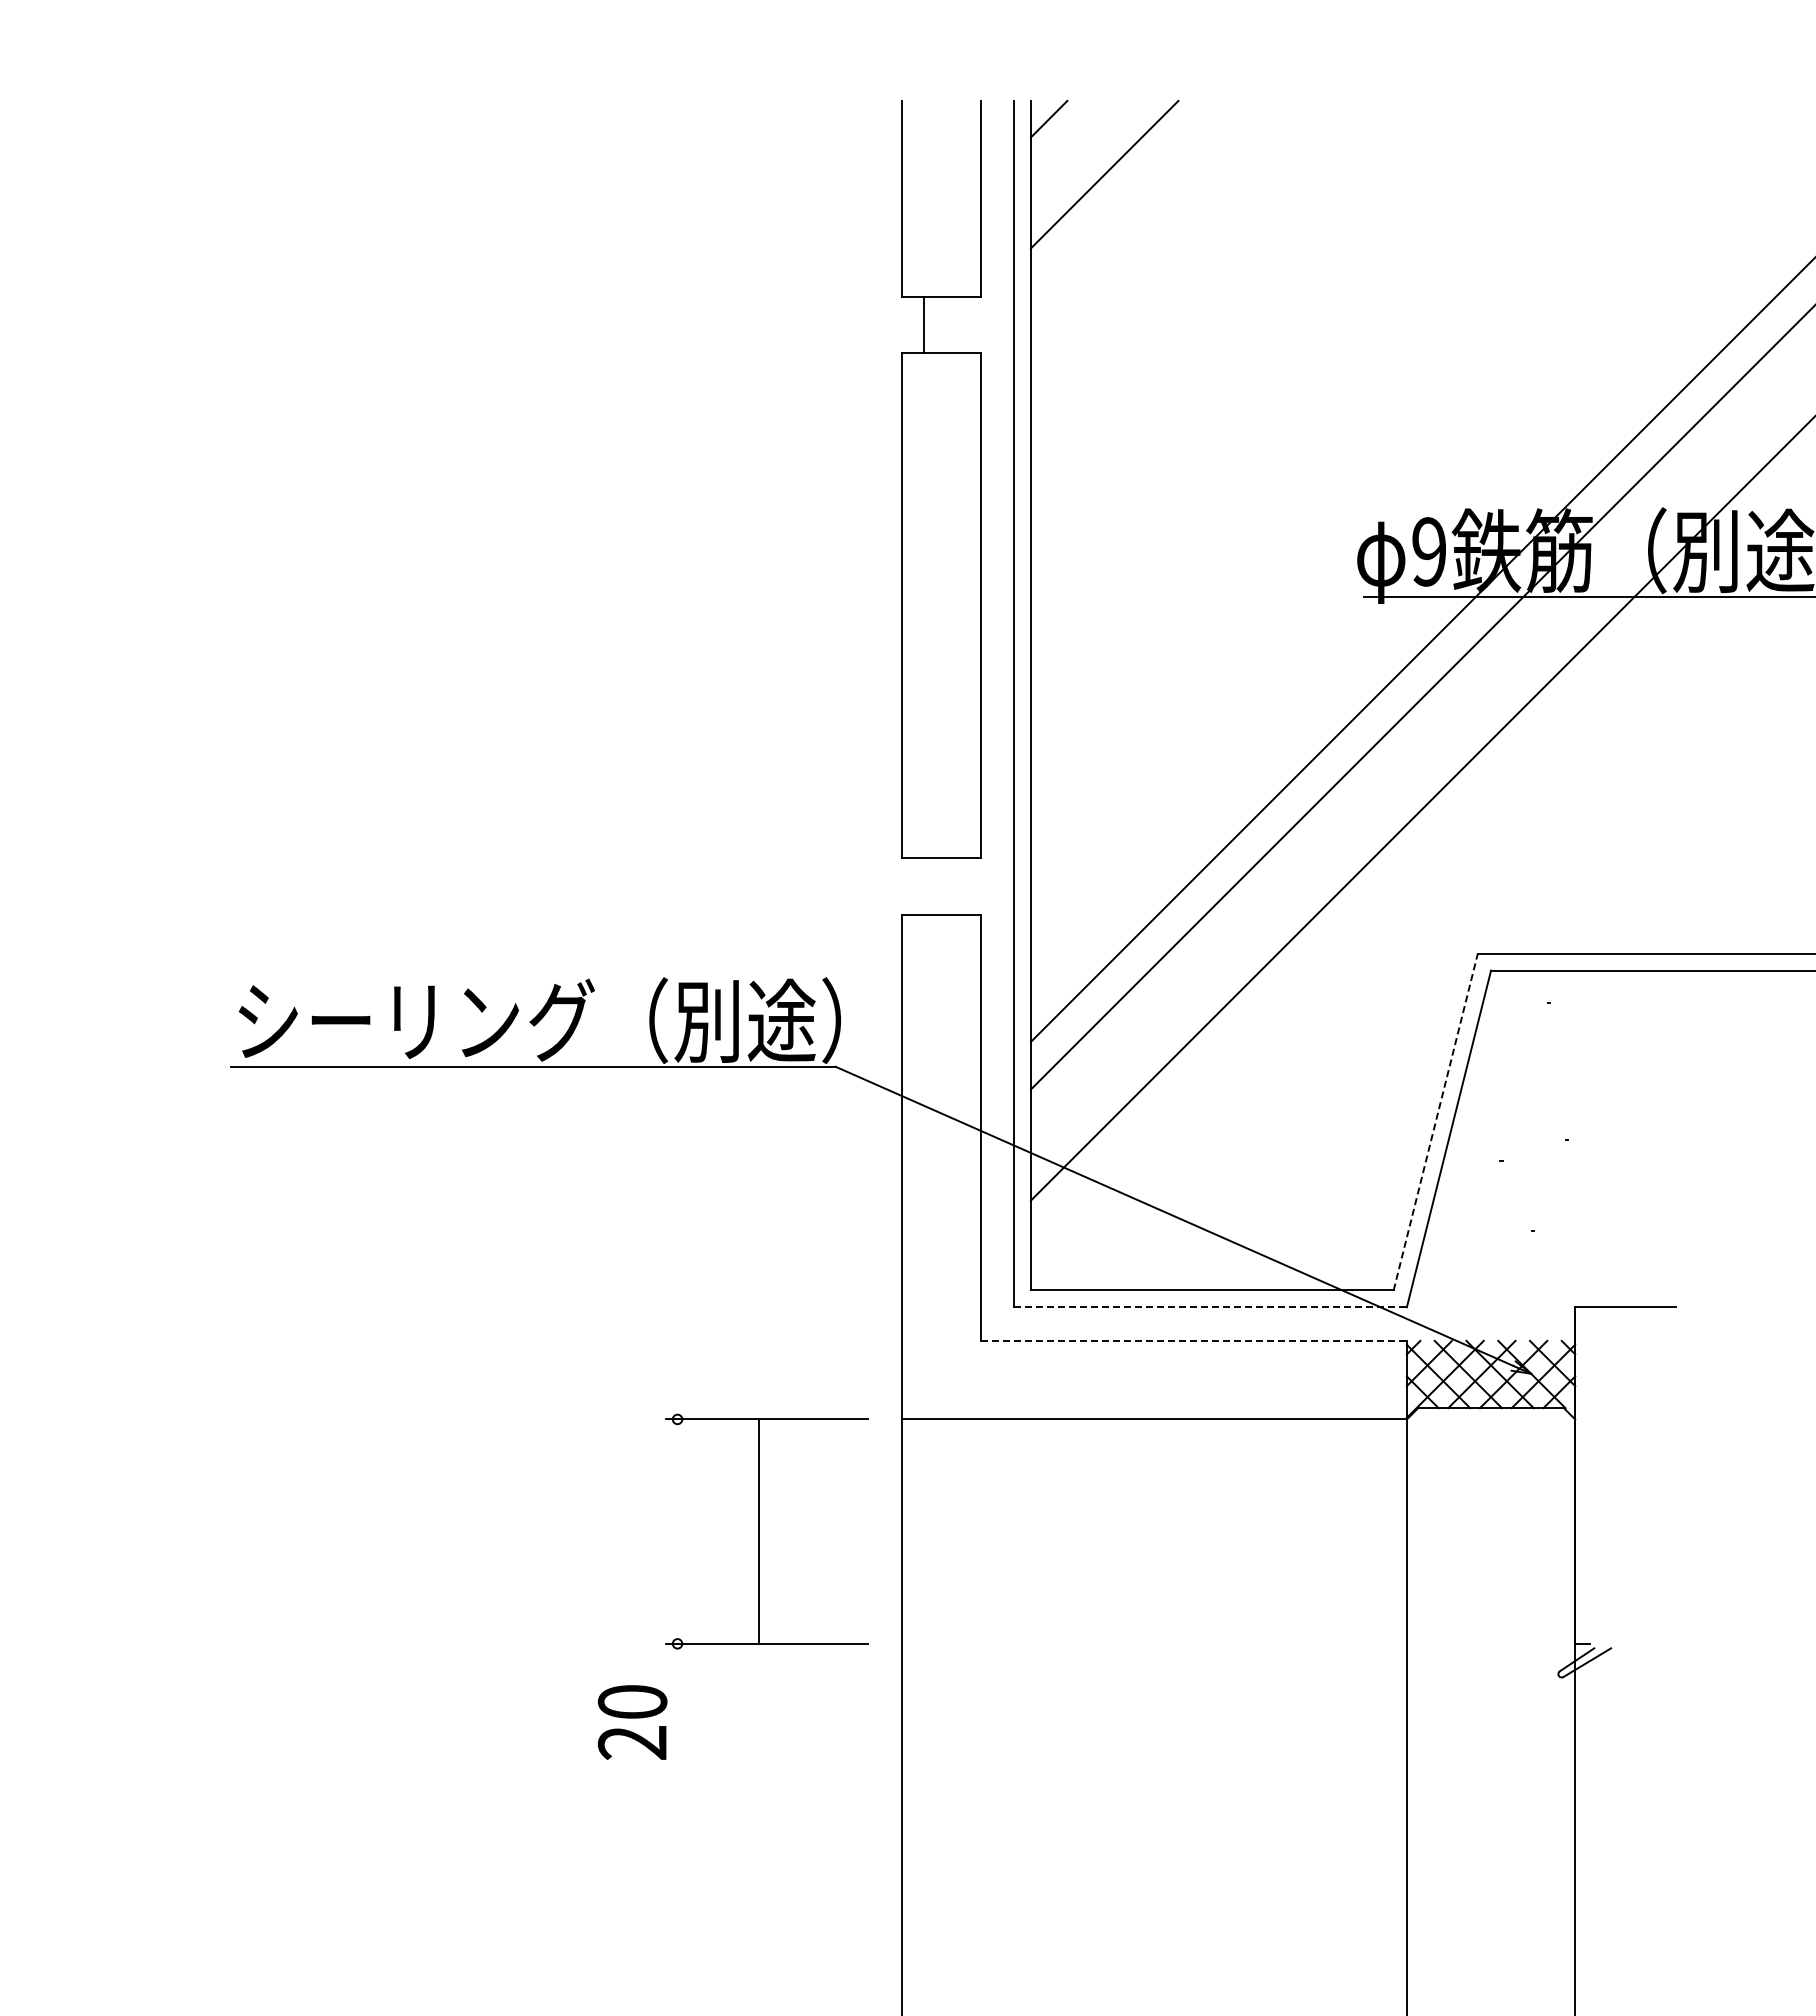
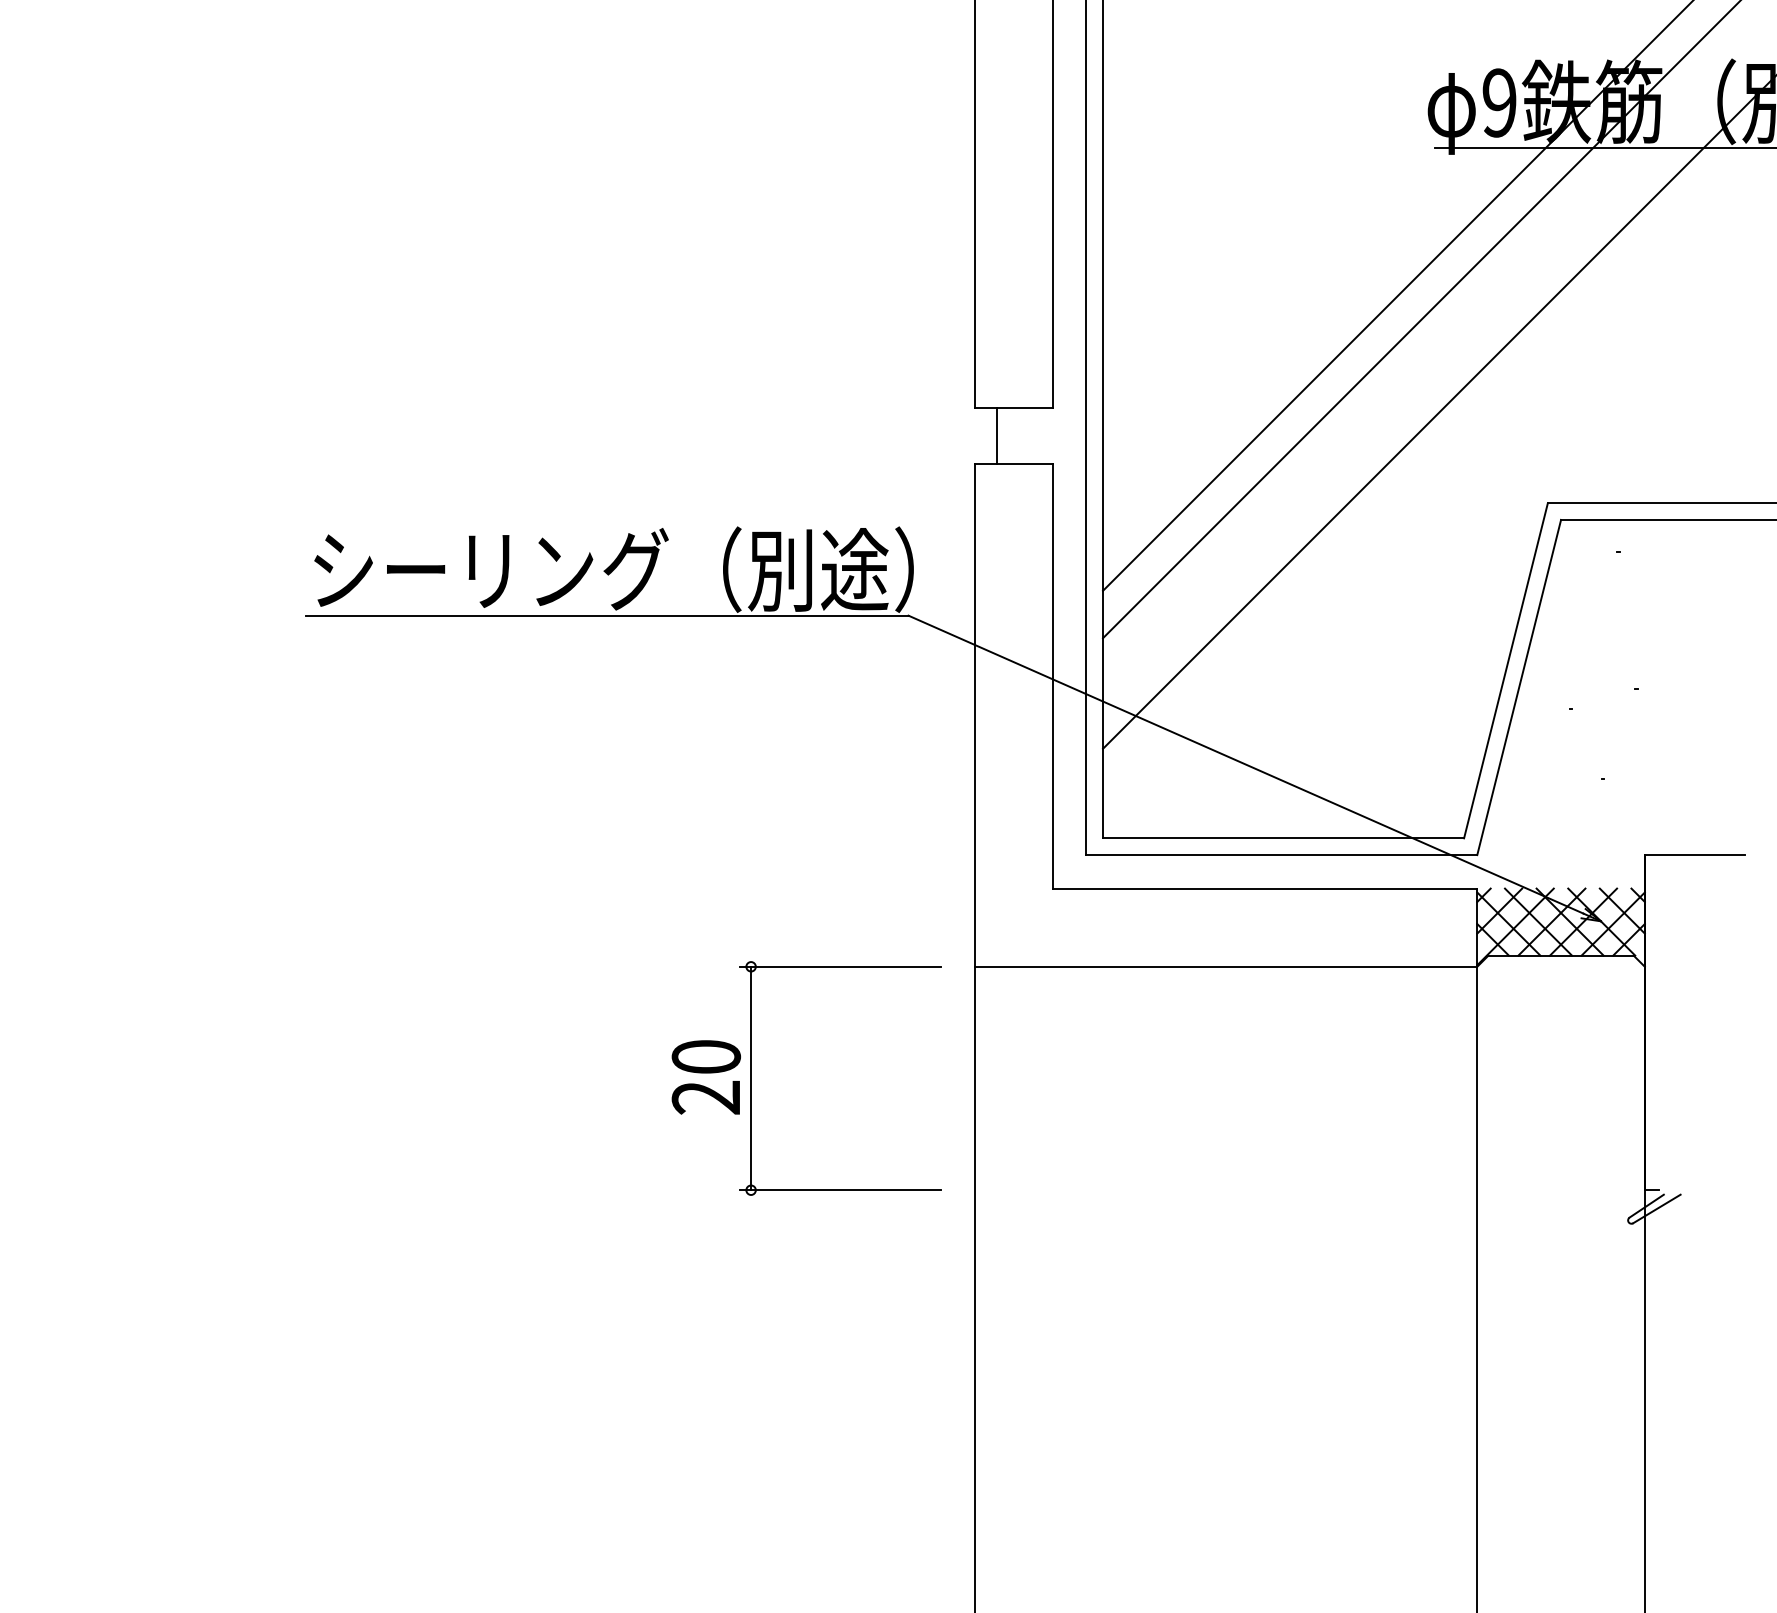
line: (924, 886) -> (996, 436), added
line: (1435, 1121) -> (1505, 670), dashed -> solid
line: (1211, 1307) -> (1282, 855), dashed -> solid
line: (1194, 1340) -> (1265, 888), dashed -> solid
line: (758, 1531) -> (751, 1078), moved
text: (632, 1722) -> (706, 1077), moved

